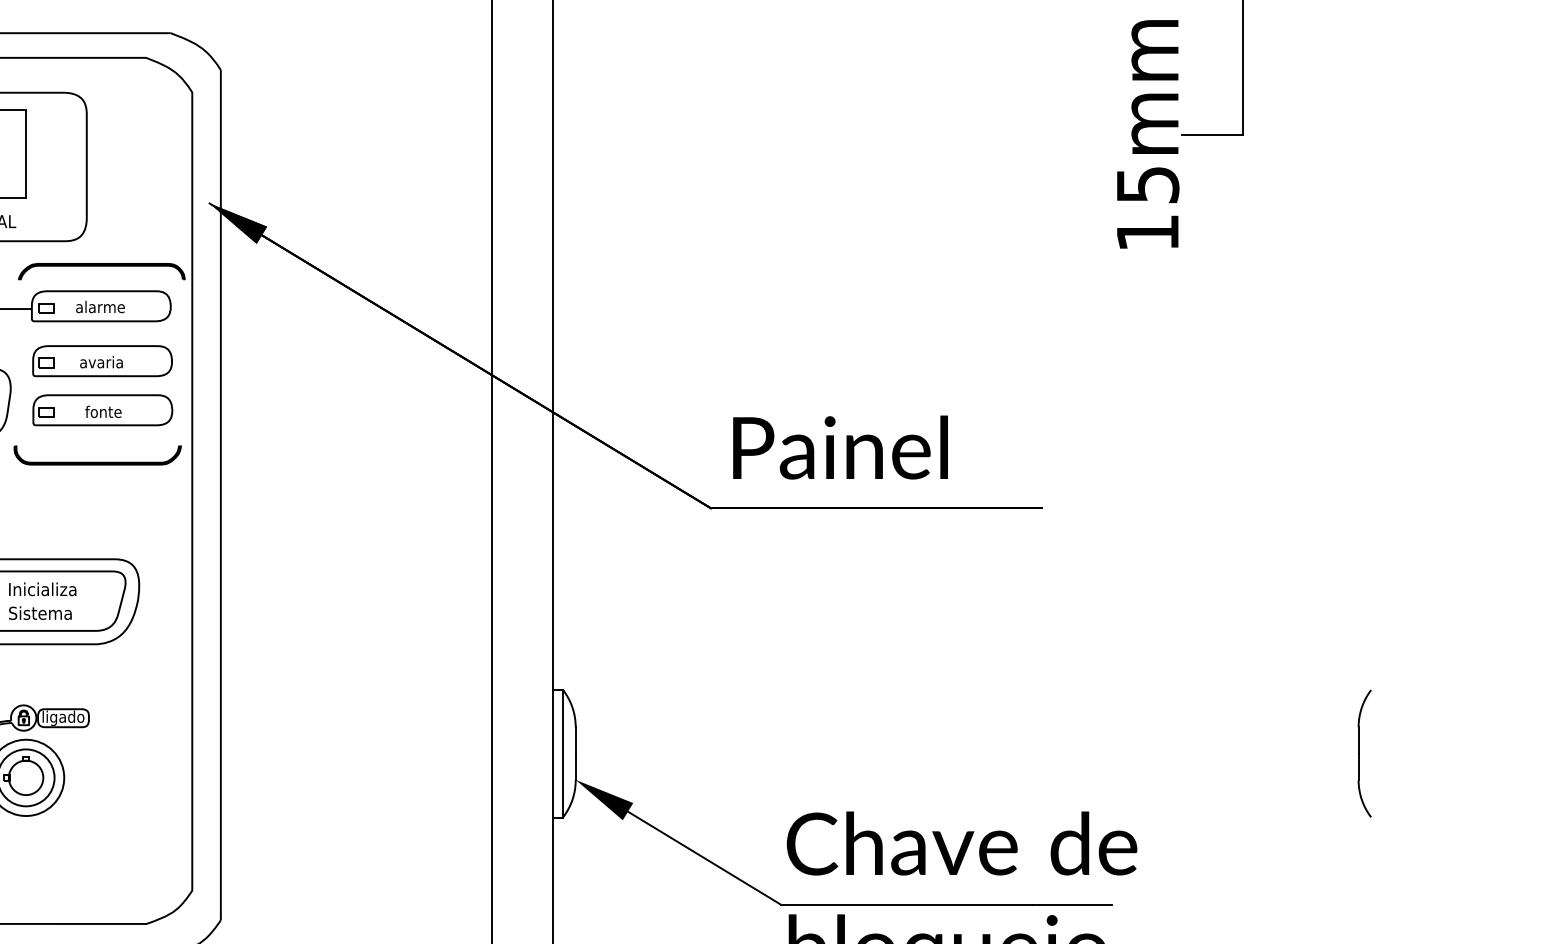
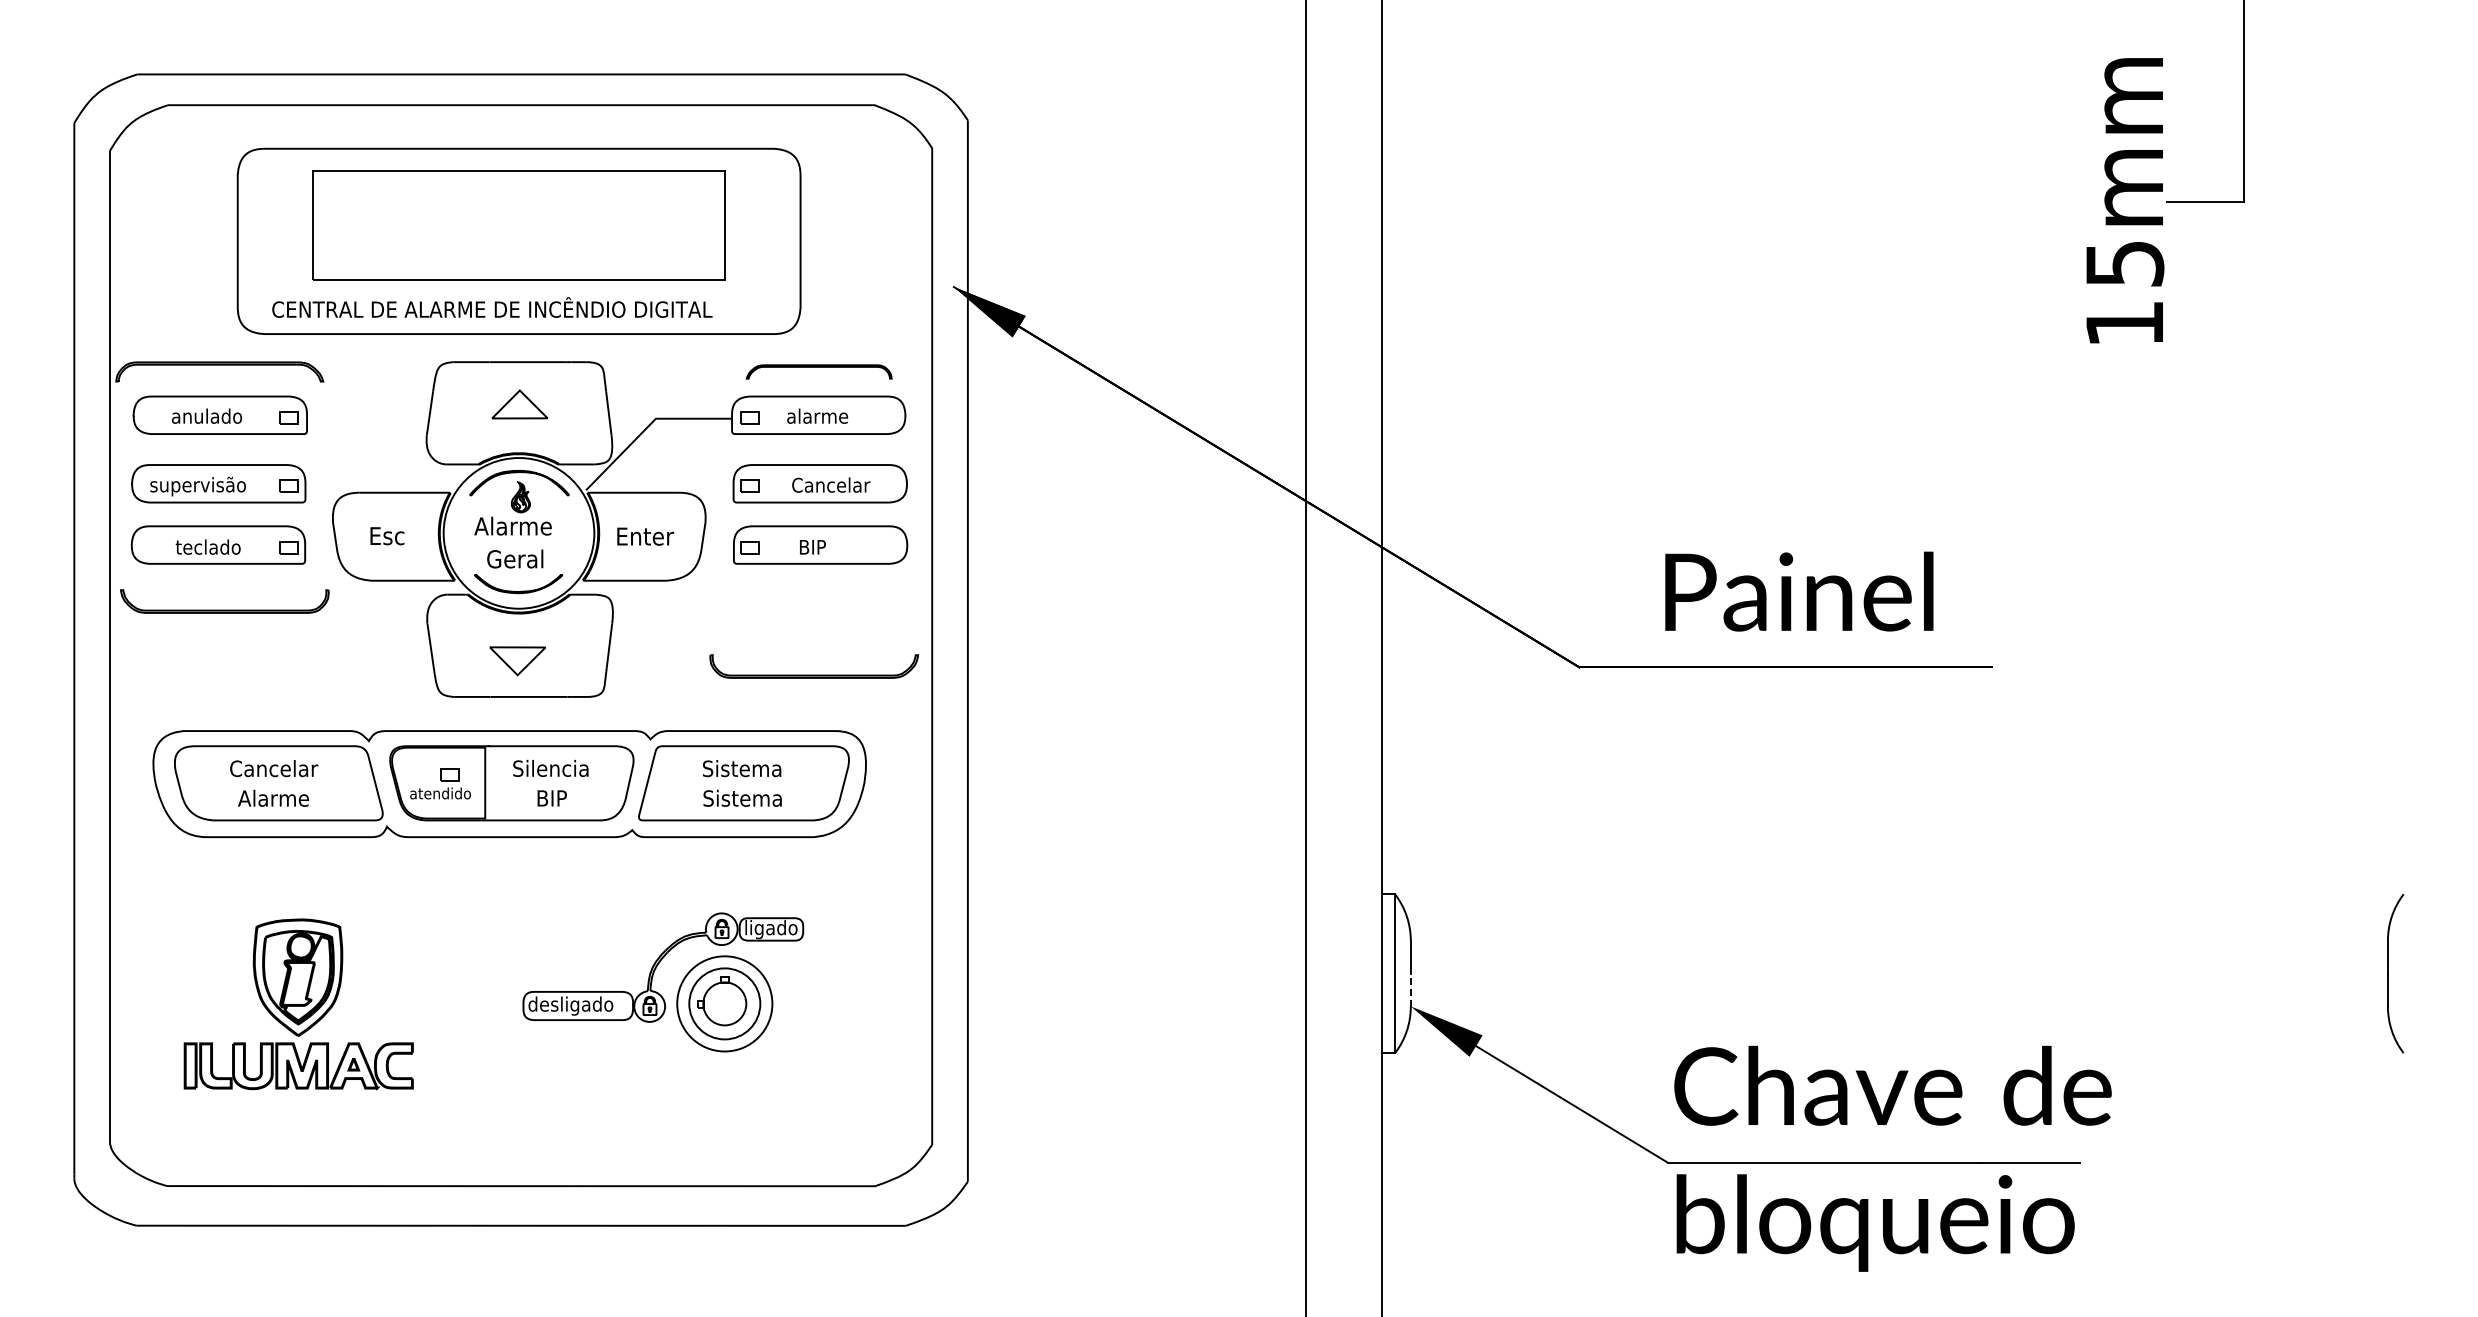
part: (101, 271) -> (818, 371), size x0.7
text: (111, 361) -> (831, 484), avaria -> Cancelar
text: (102, 411) -> (820, 546), fonte -> BIP
text: (840, 447) -> (1799, 591), moved
part: (97, 461) -> (814, 674), moved
text: (42, 589) -> (745, 768), Inicializa -> Sistema
line: (575, 766) -> (1410, 989), solid -> dashed

